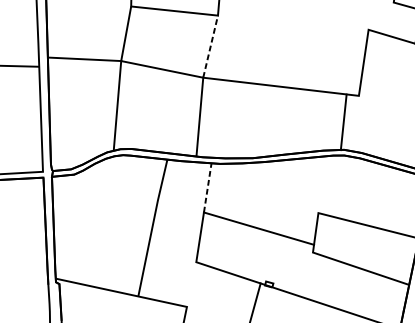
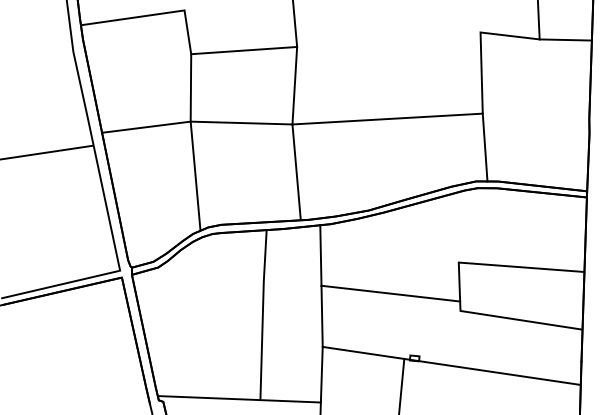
line: (210, 46) -> (294, 85), dashed -> solid
line: (343, 122) -> (484, 147), moved
line: (207, 187) -> (320, 255), dashed -> solid
line: (191, 284) -> (321, 374), added

